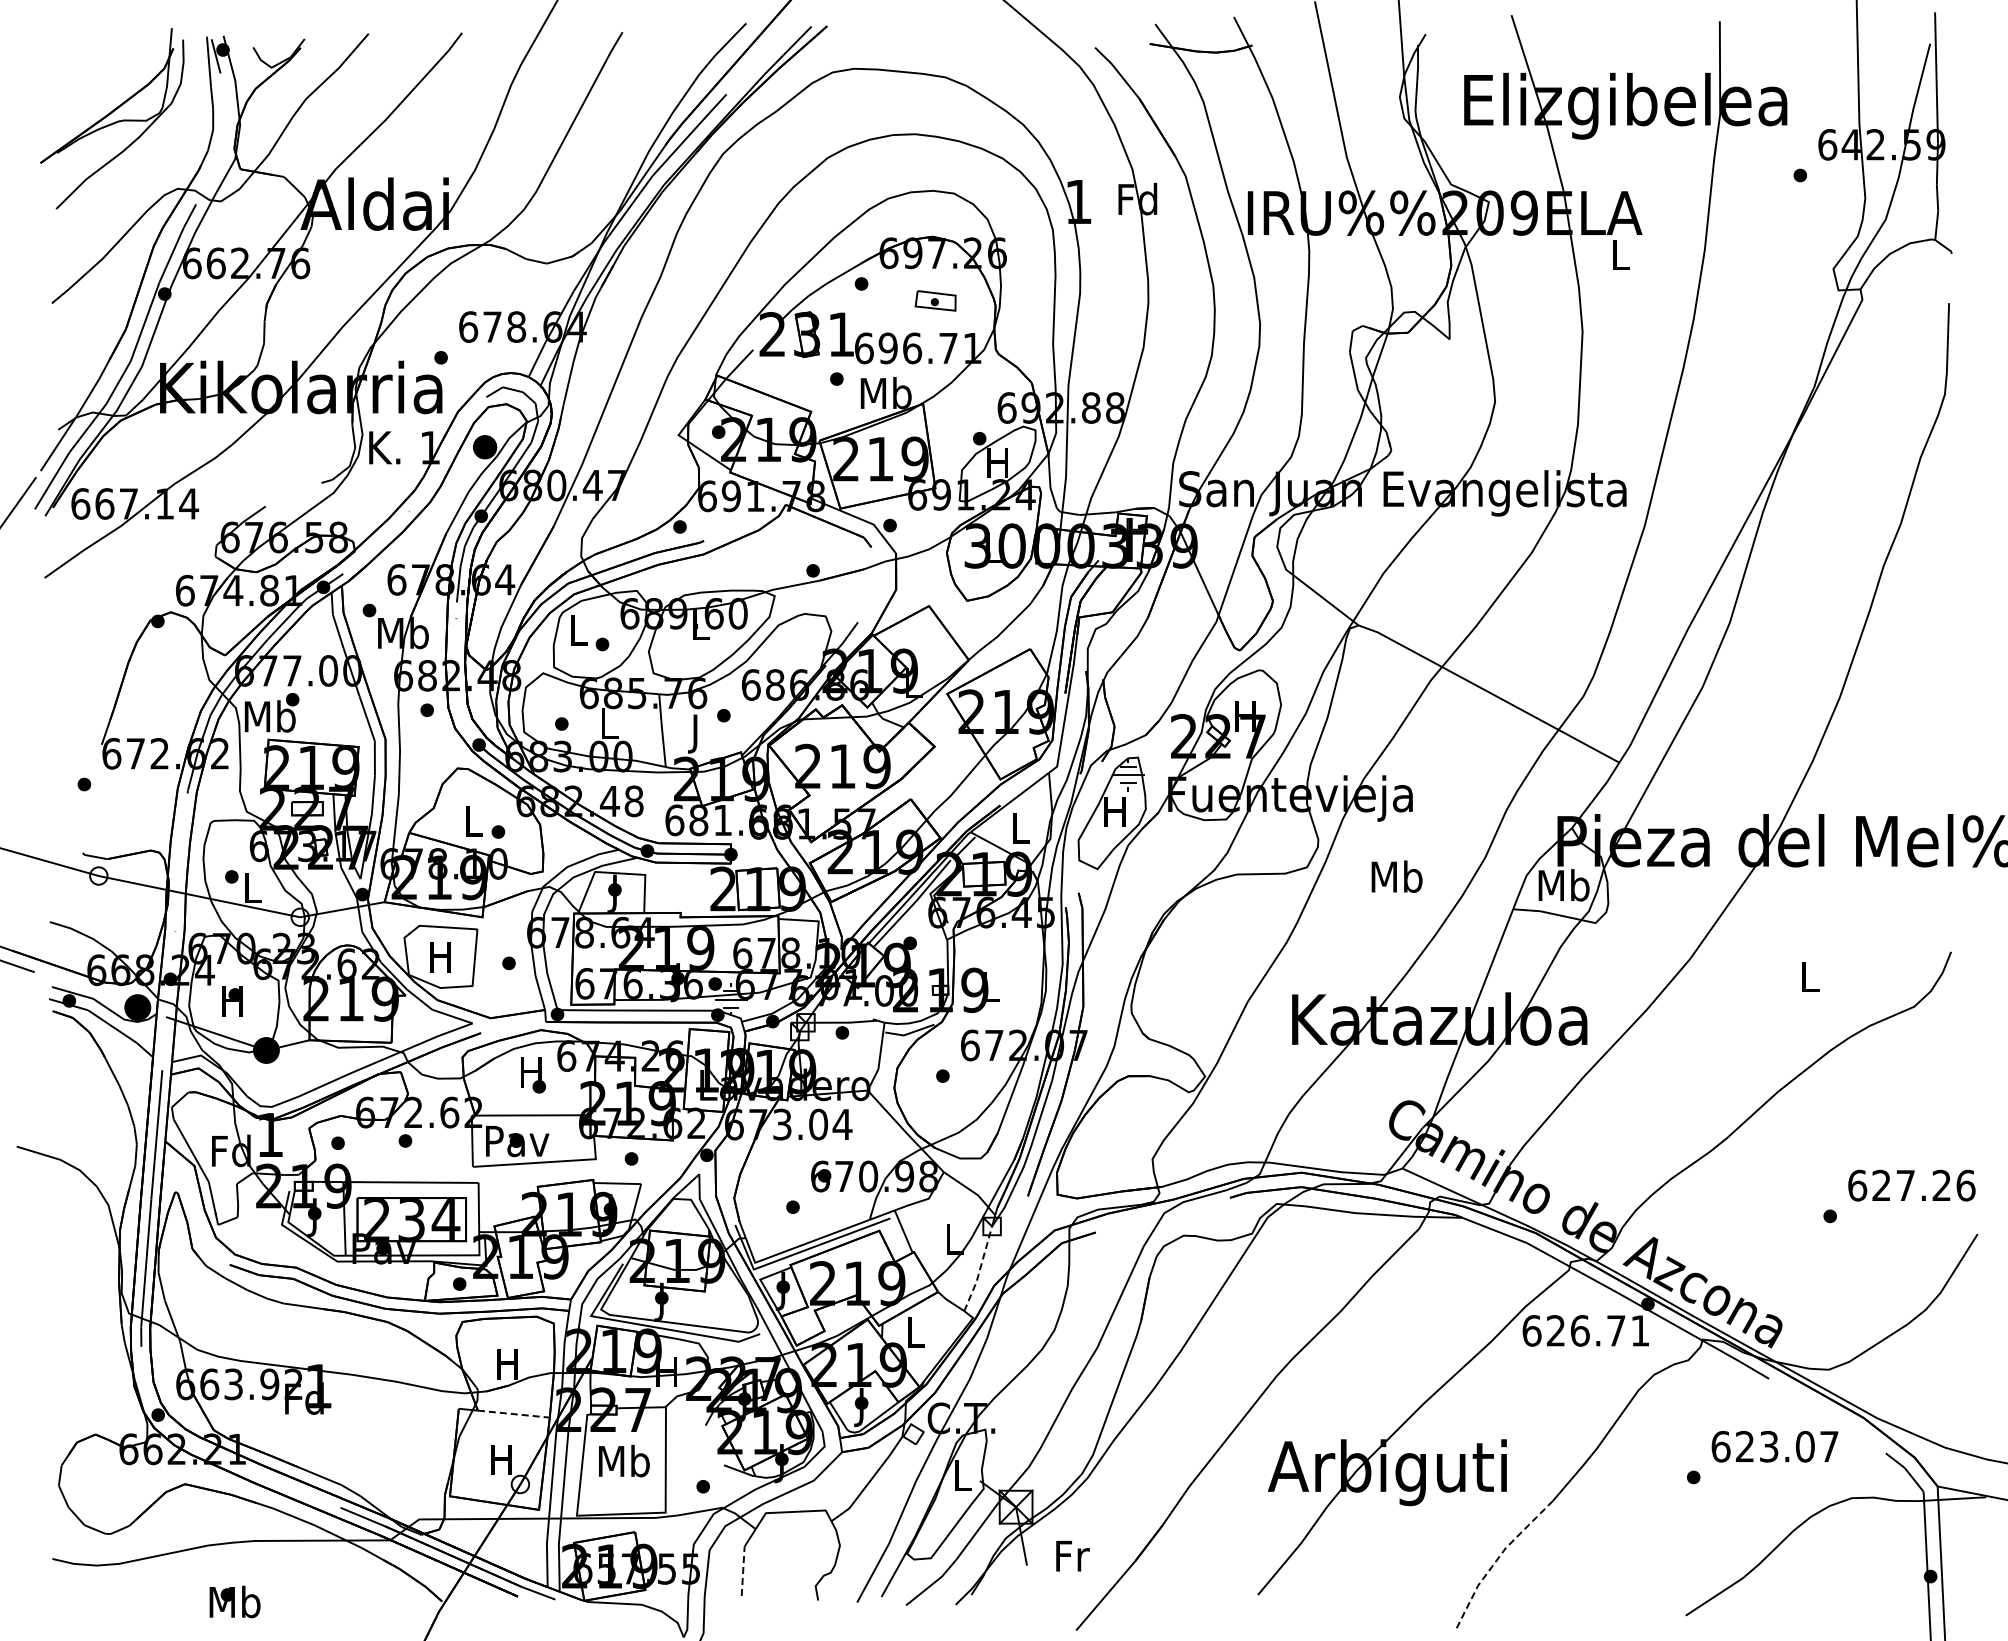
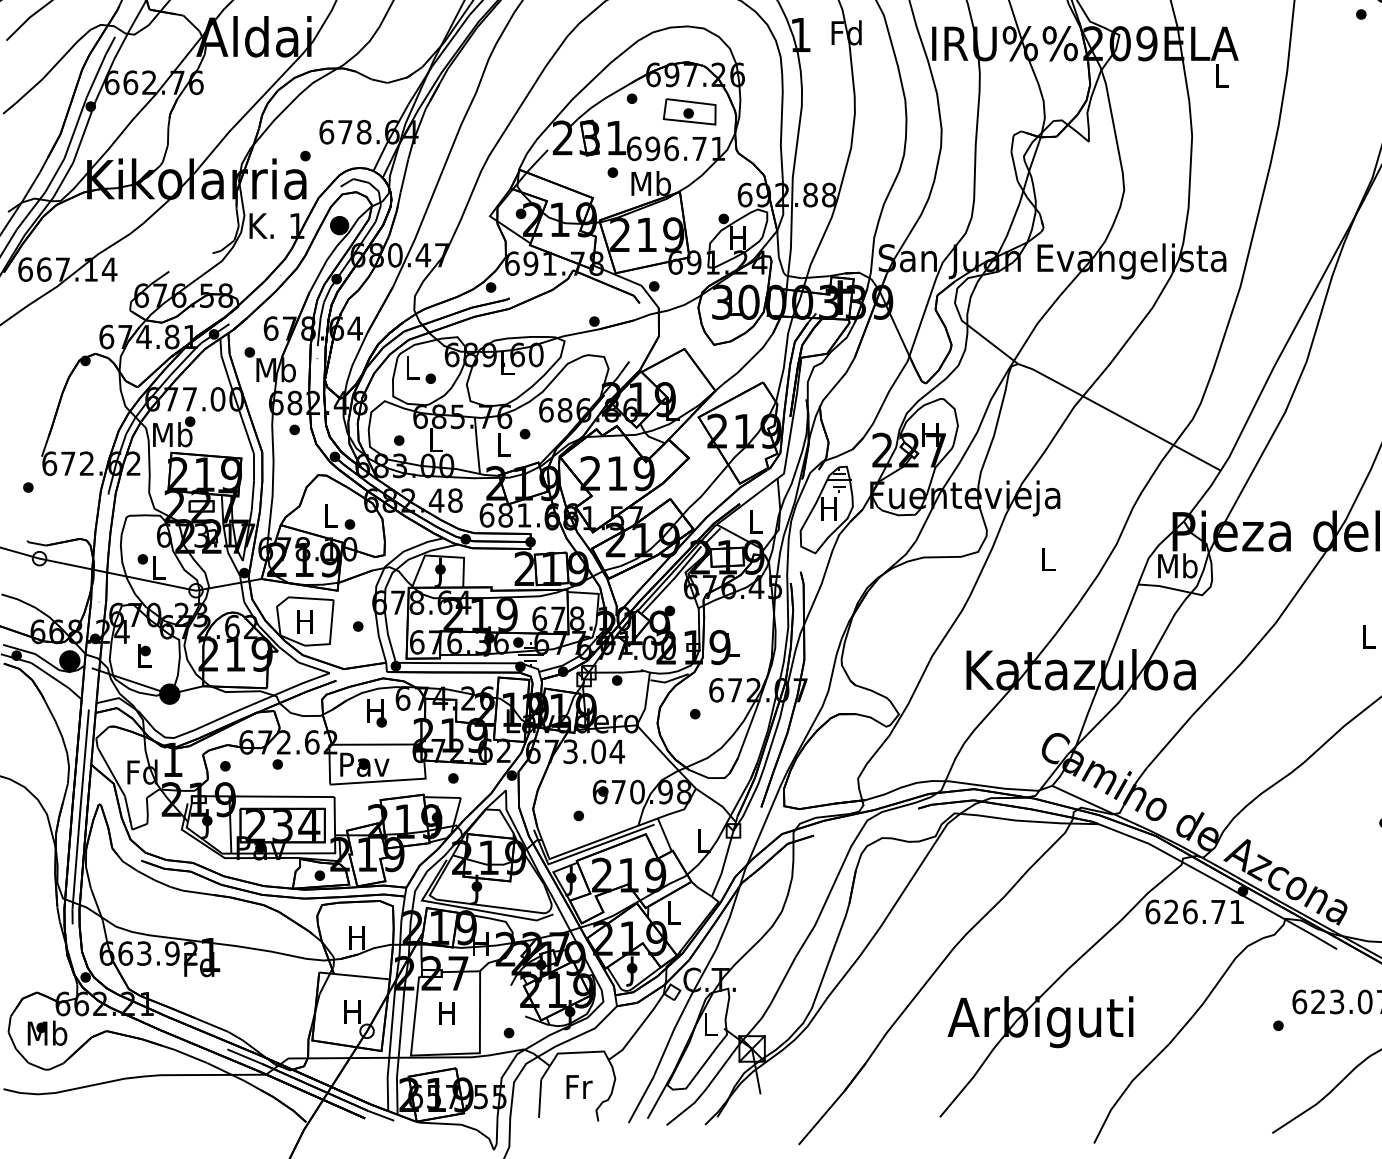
part: (935, 300) -> (689, 111), size x1.67
text: (696, 733) -> (503, 447), J -> L
text: (1396, 876) -> (1047, 559), Mb -> L
text: (232, 1001) -> (143, 656), H -> L
line: (980, 1269) -> (724, 864), dashed -> solid
line: (514, 1414) -> (362, 976), dashed -> solid
text: (624, 1460) -> (447, 1012), Mb -> H
text: (1072, 1555) -> (579, 1086), moved
line: (1497, 1560) -> (1126, 1090), dashed -> solid
line: (743, 1571) -> (540, 1098), dashed -> solid
text: (234, 1601) -> (47, 1032), moved

